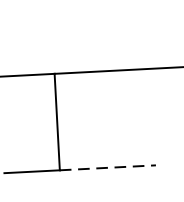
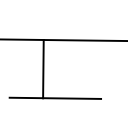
line: (108, 167) -> (72, 98), dashed -> solid

